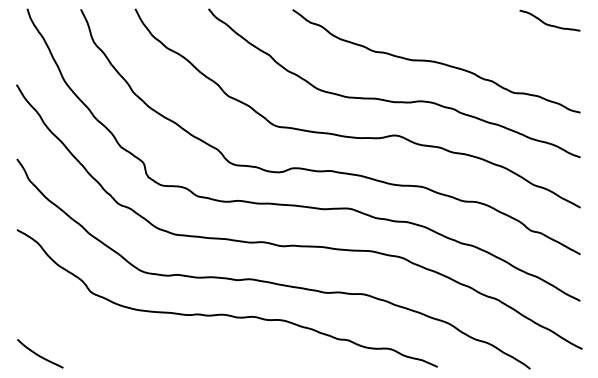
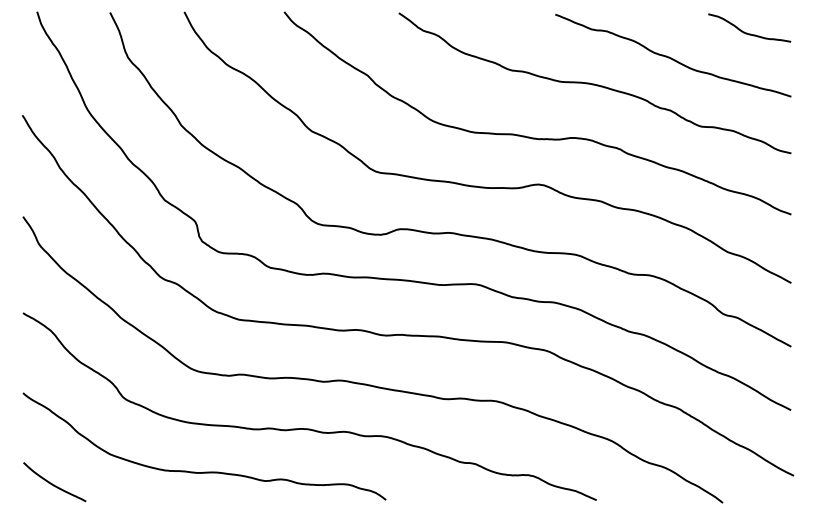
curve: (493, 42) -> (672, 57), added
curve: (151, 345) -> (206, 470), added

